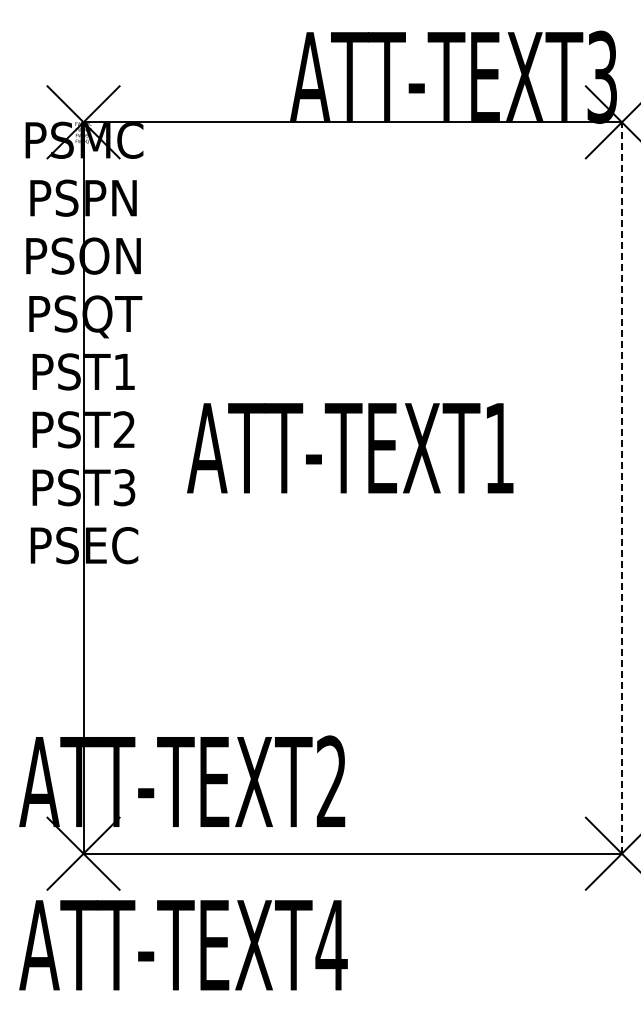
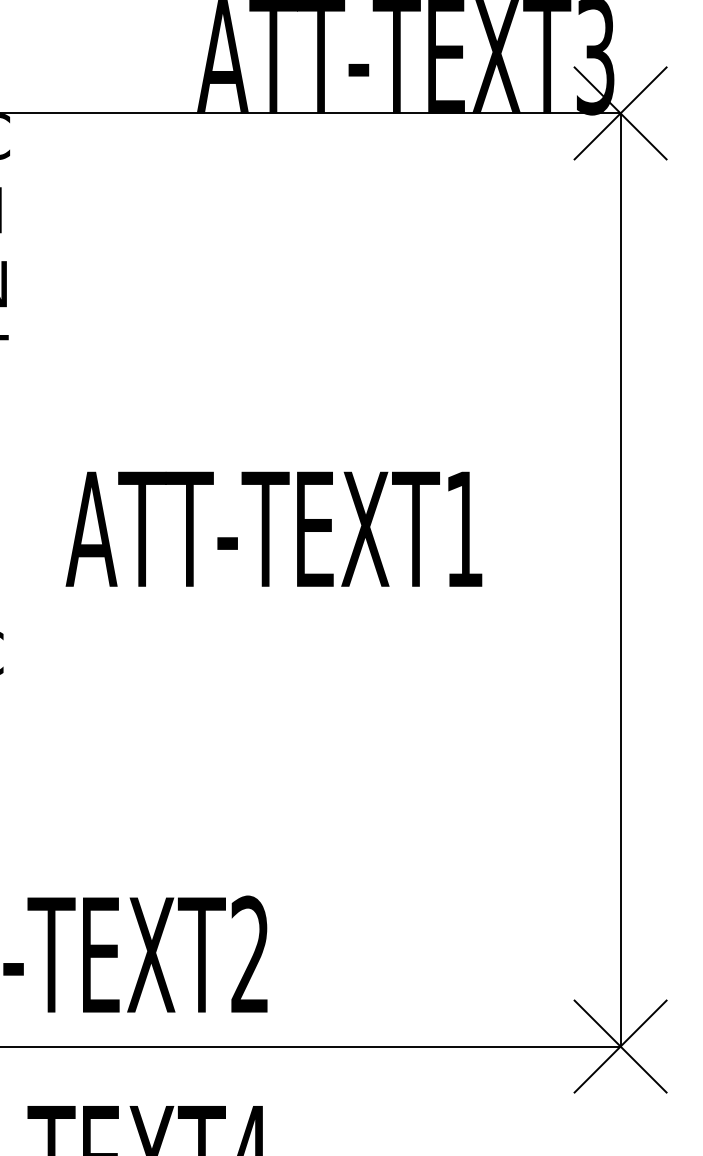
line: (621, 488) -> (620, 580), dashed -> solid

